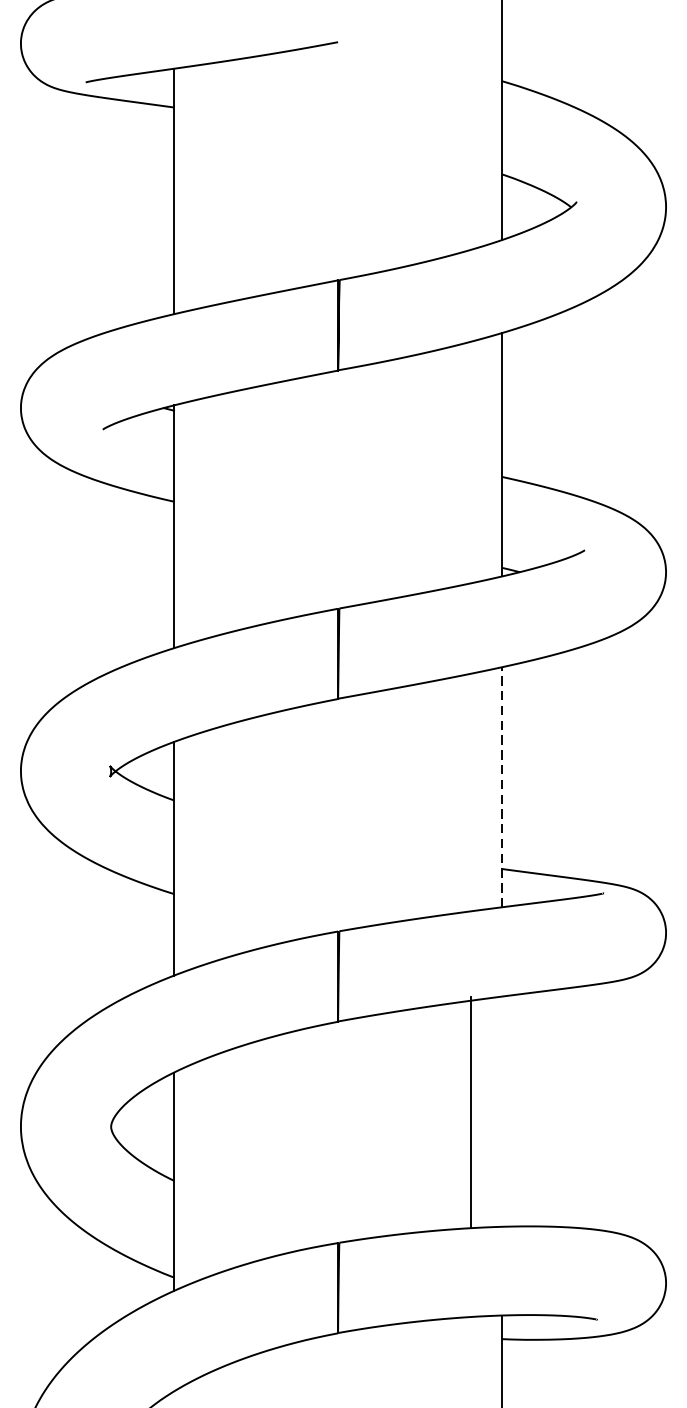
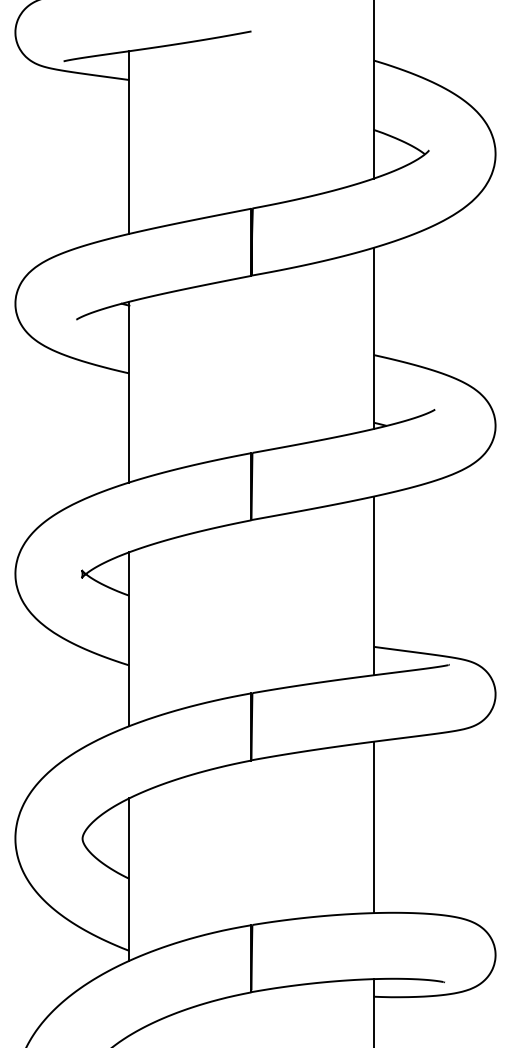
line: (502, 786) -> (373, 585), dashed -> solid
line: (471, 1111) -> (373, 827), moved

